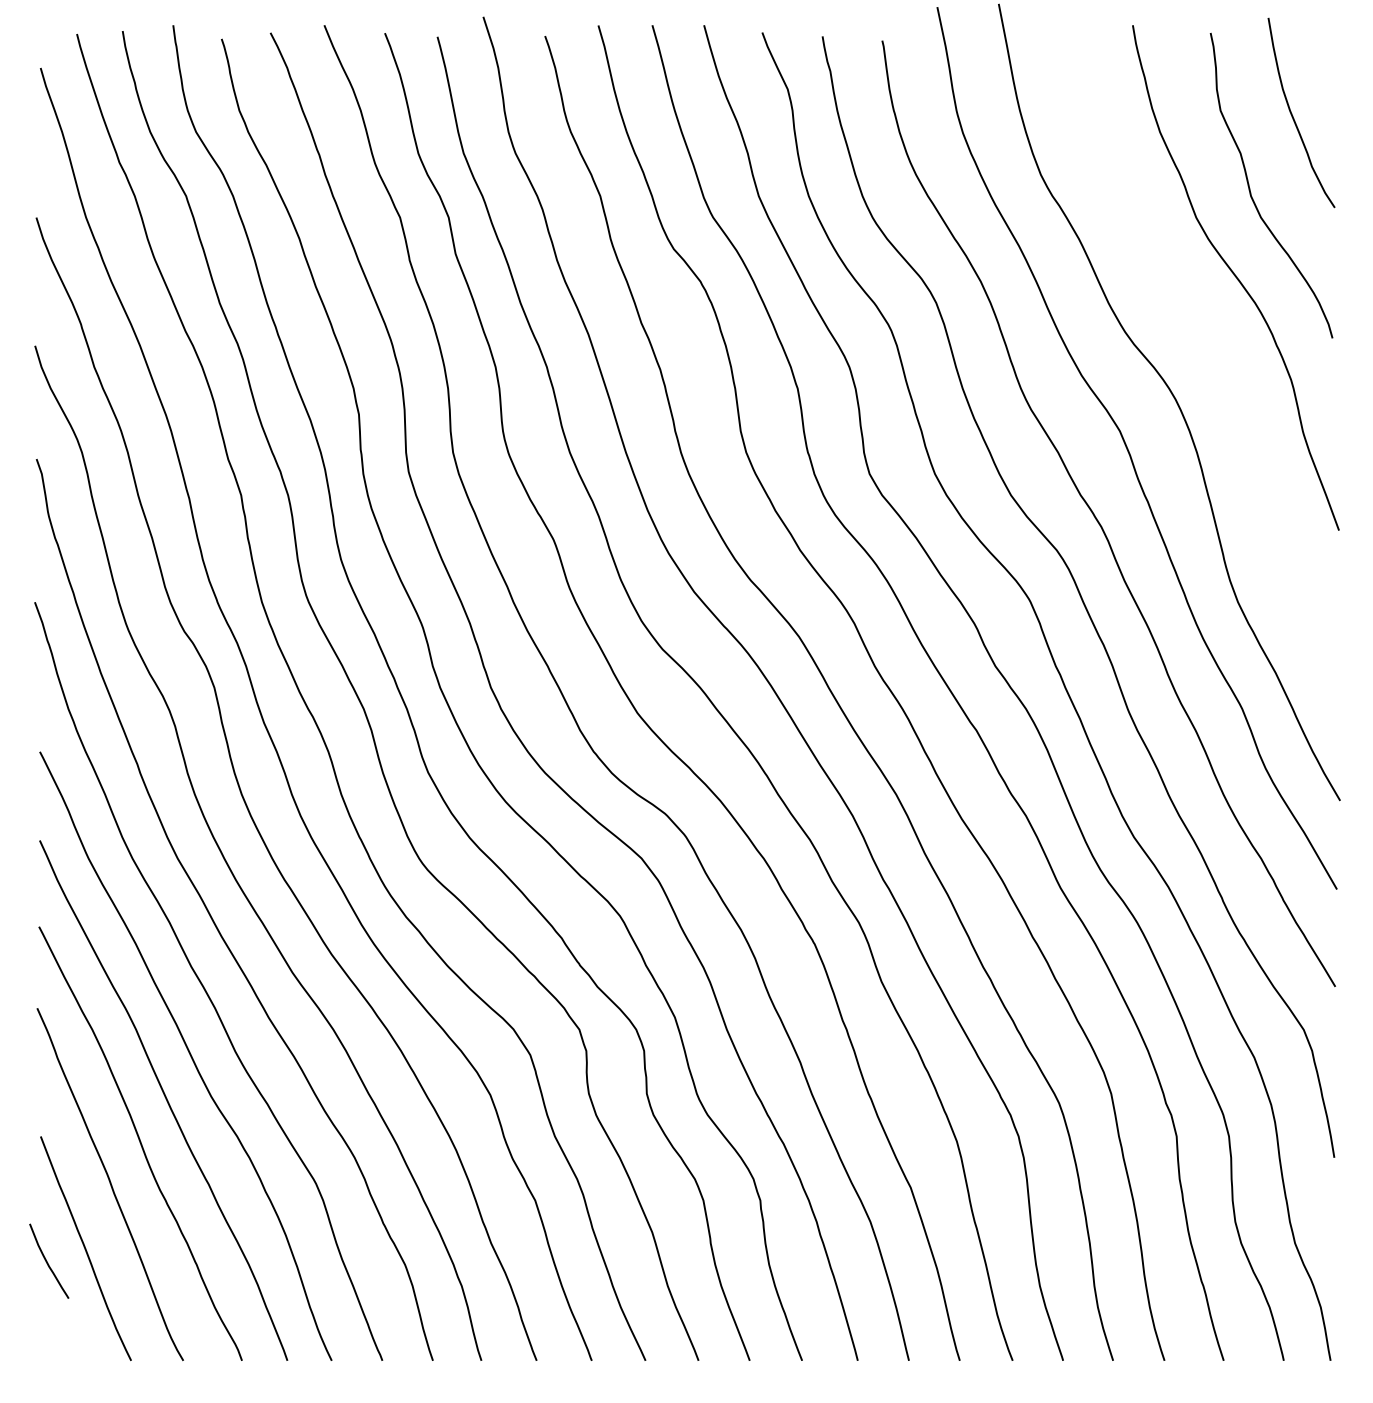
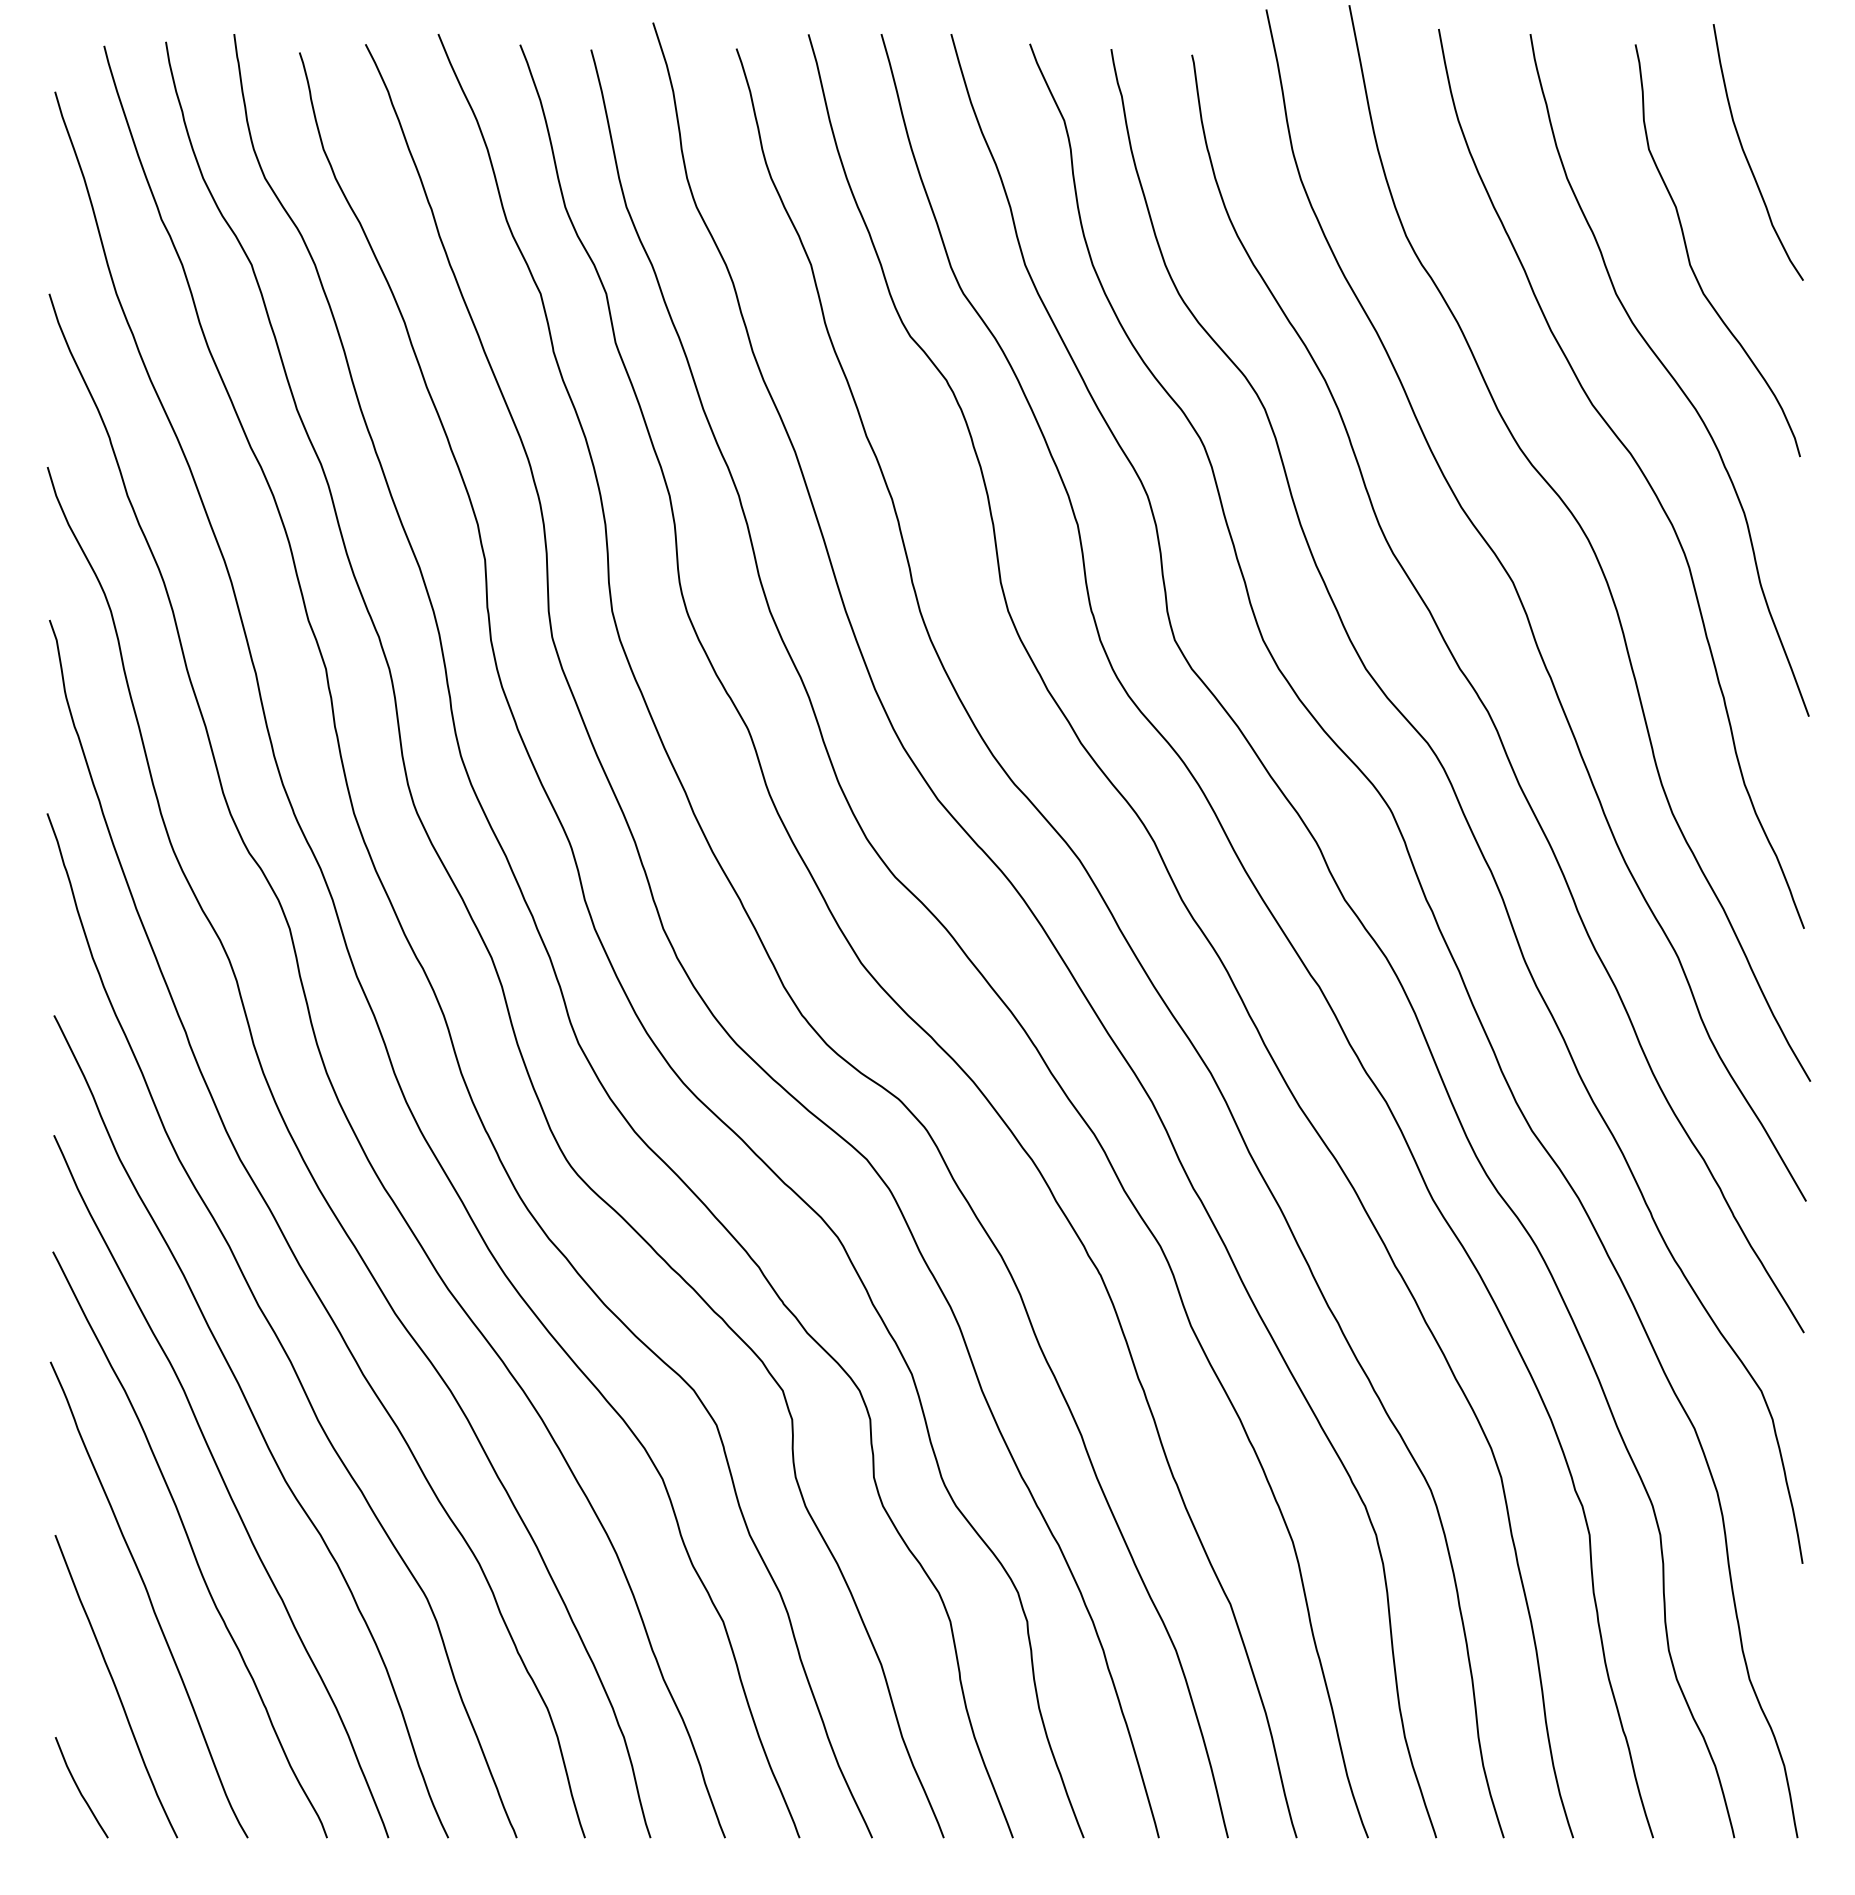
curve: (1212, 345) -> (1637, 466), added
curve: (47, 1261) -> (79, 1788), moved

